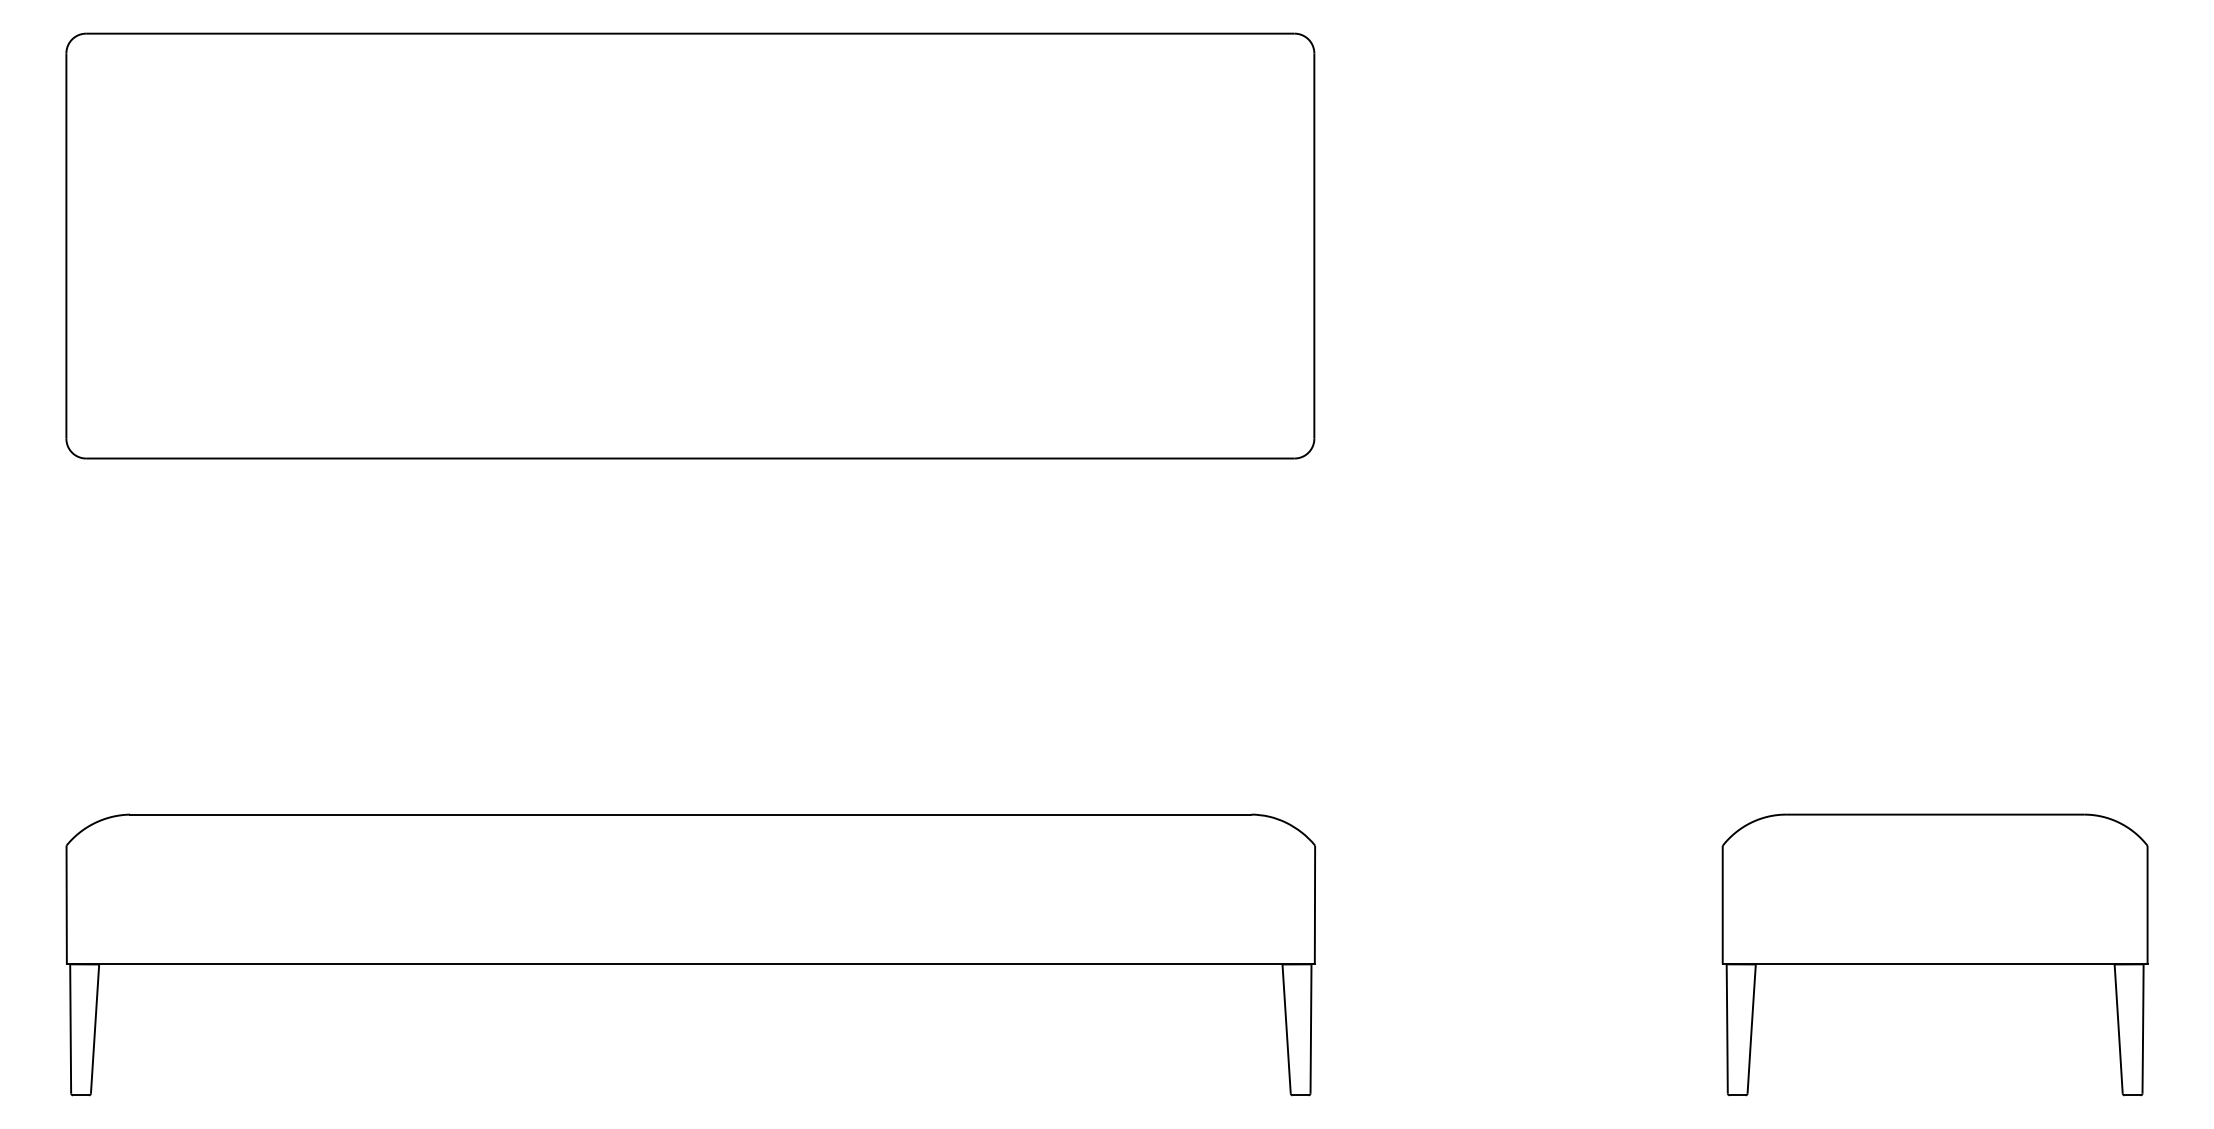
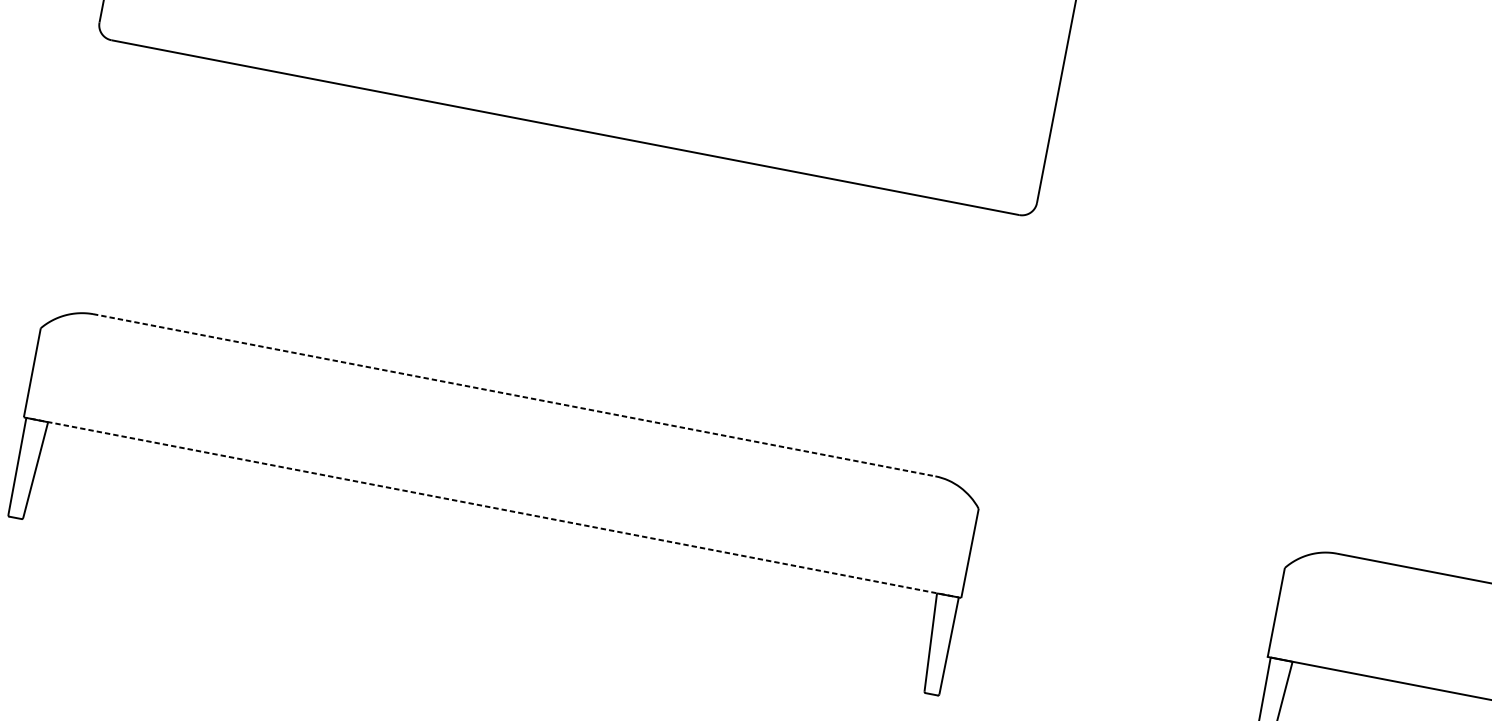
line: (690, 814) -> (514, 395), solid -> dashed
line: (690, 964) -> (492, 507), solid -> dashed

